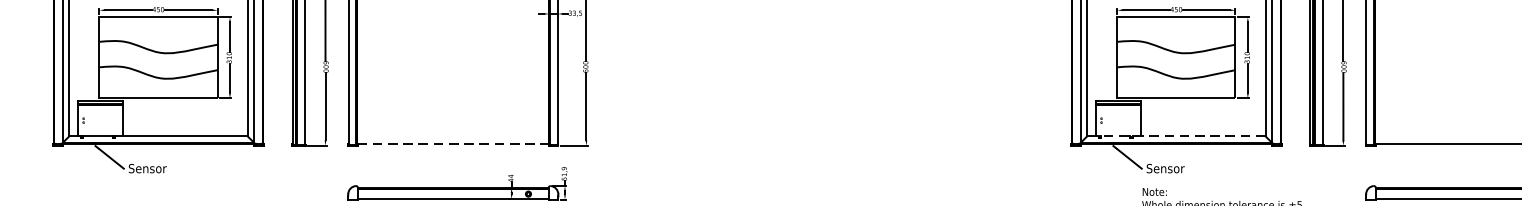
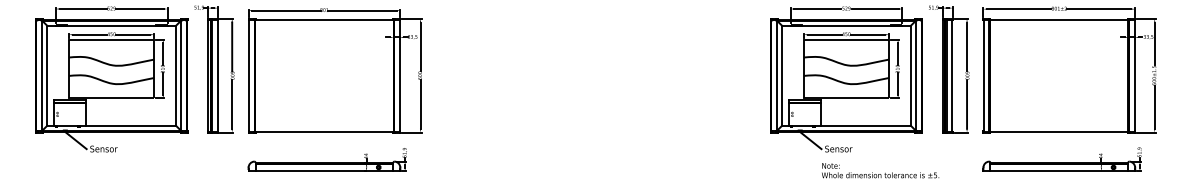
line: (1175, 136) -> (845, 125), dashed -> solid
line: (453, 144) -> (324, 131), dashed -> solid

